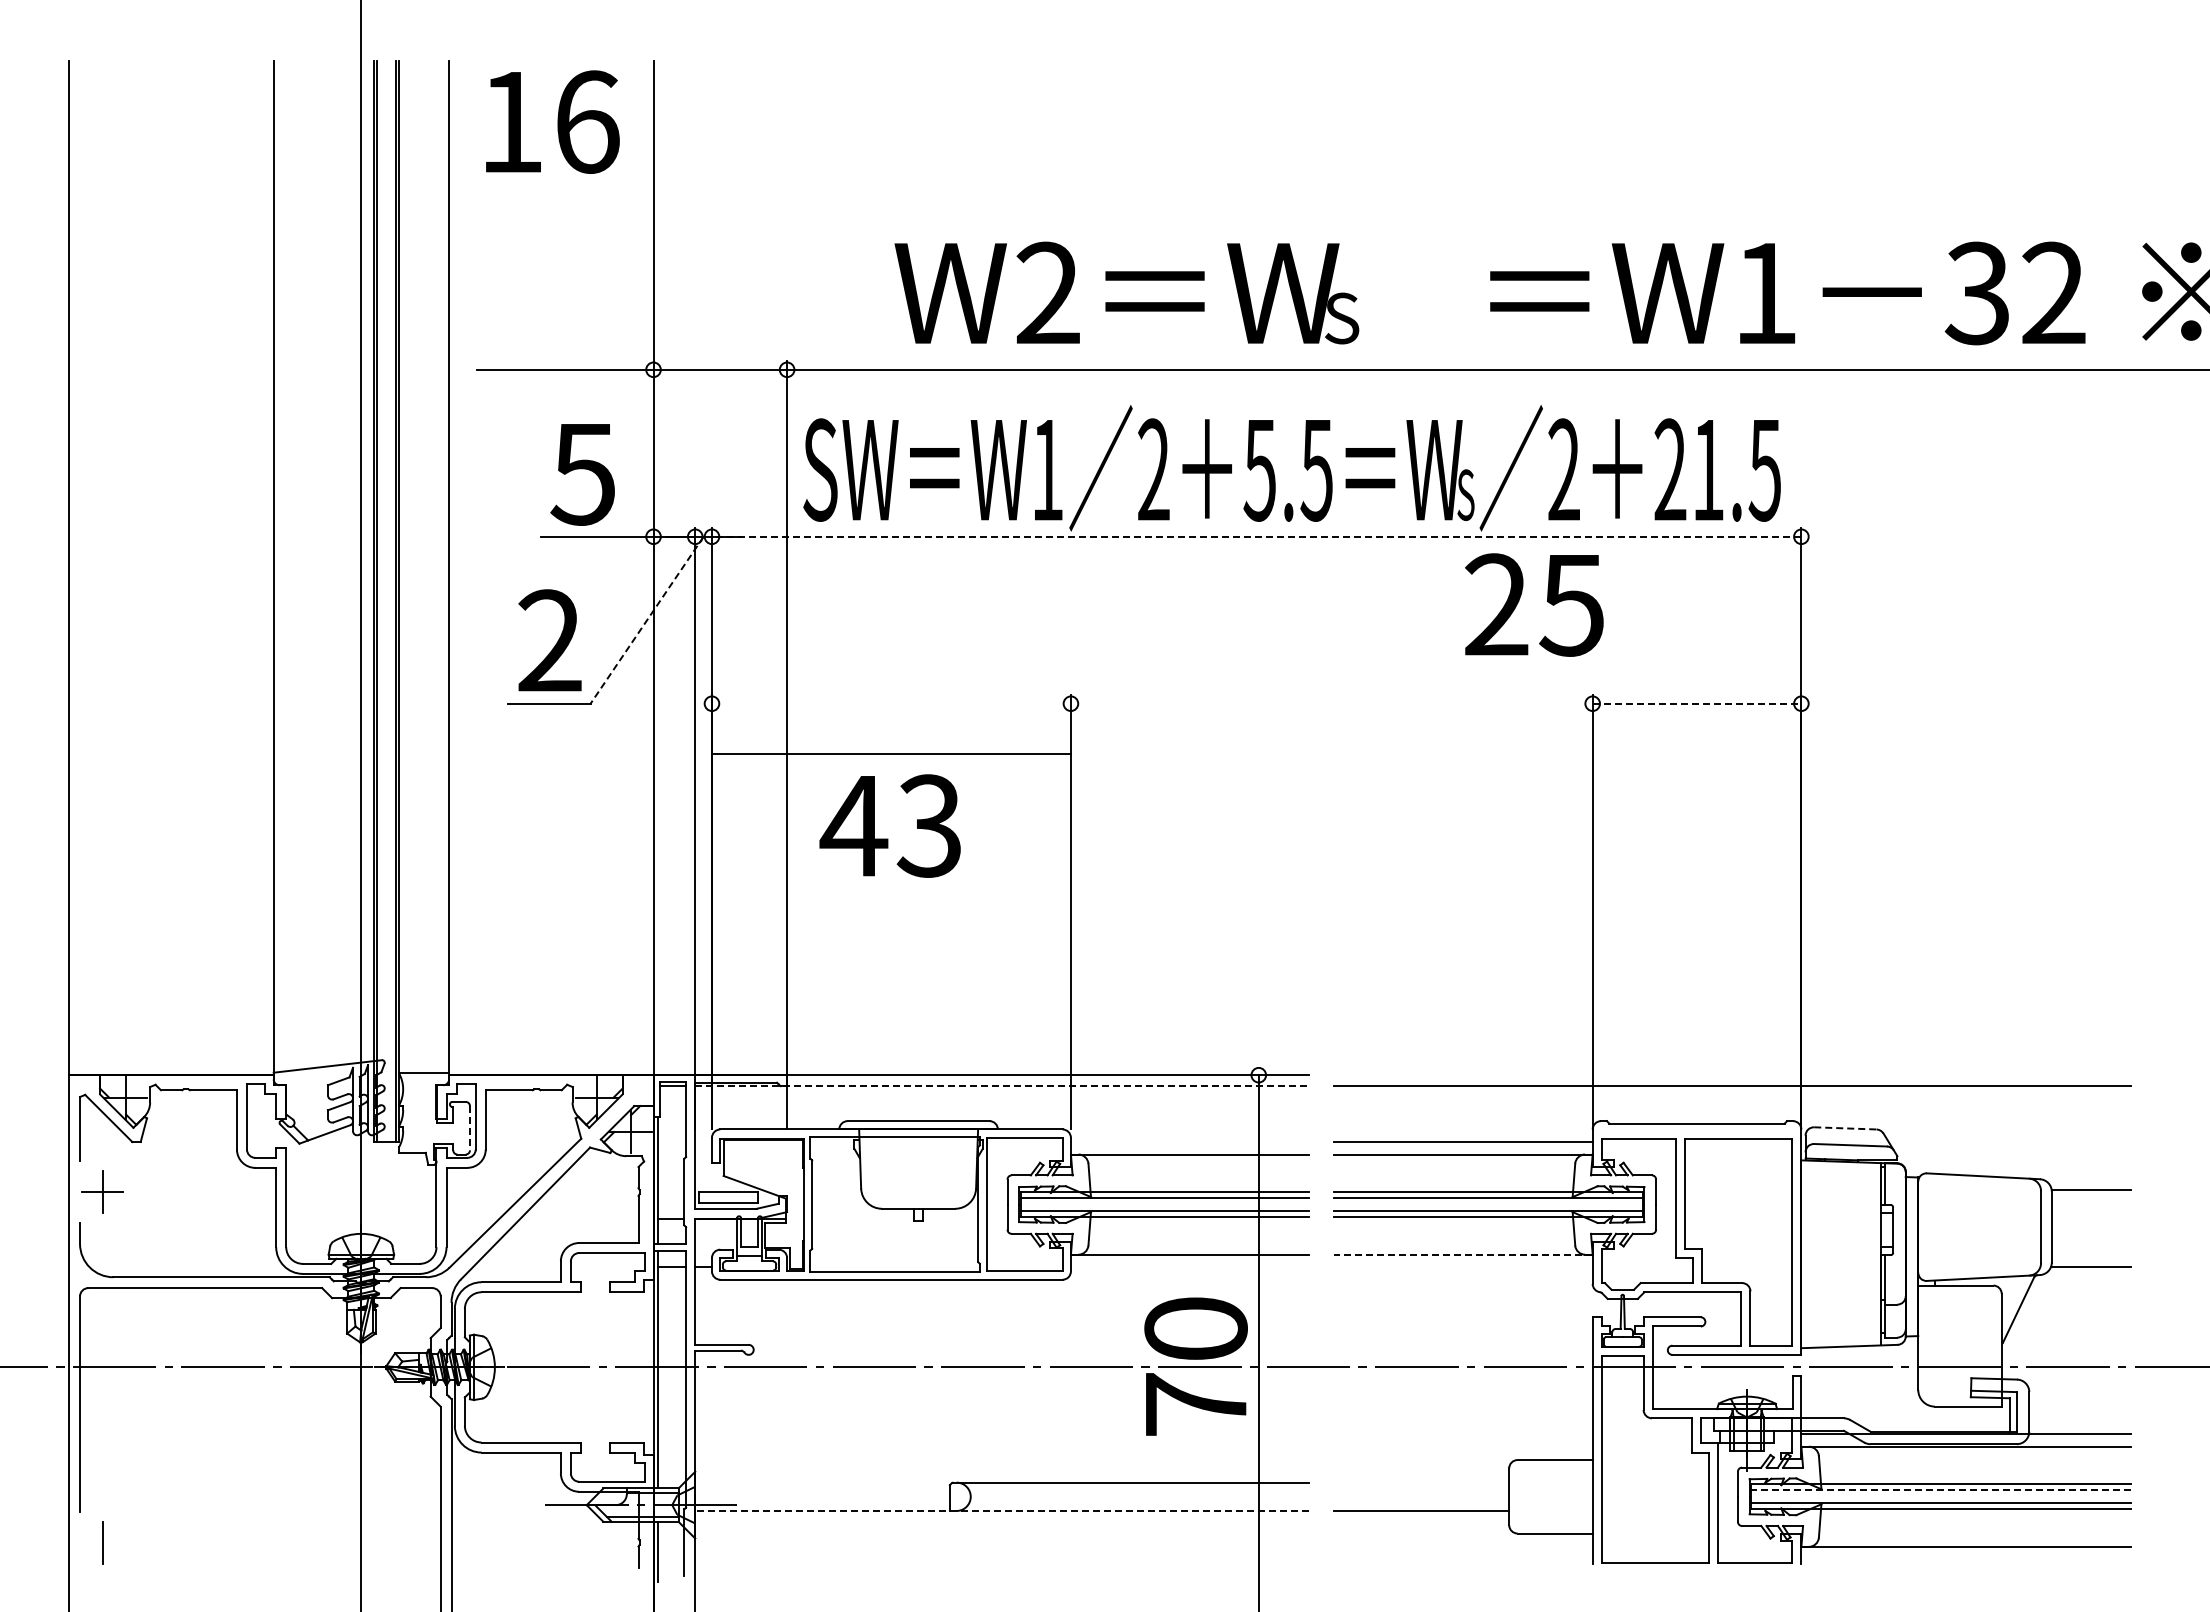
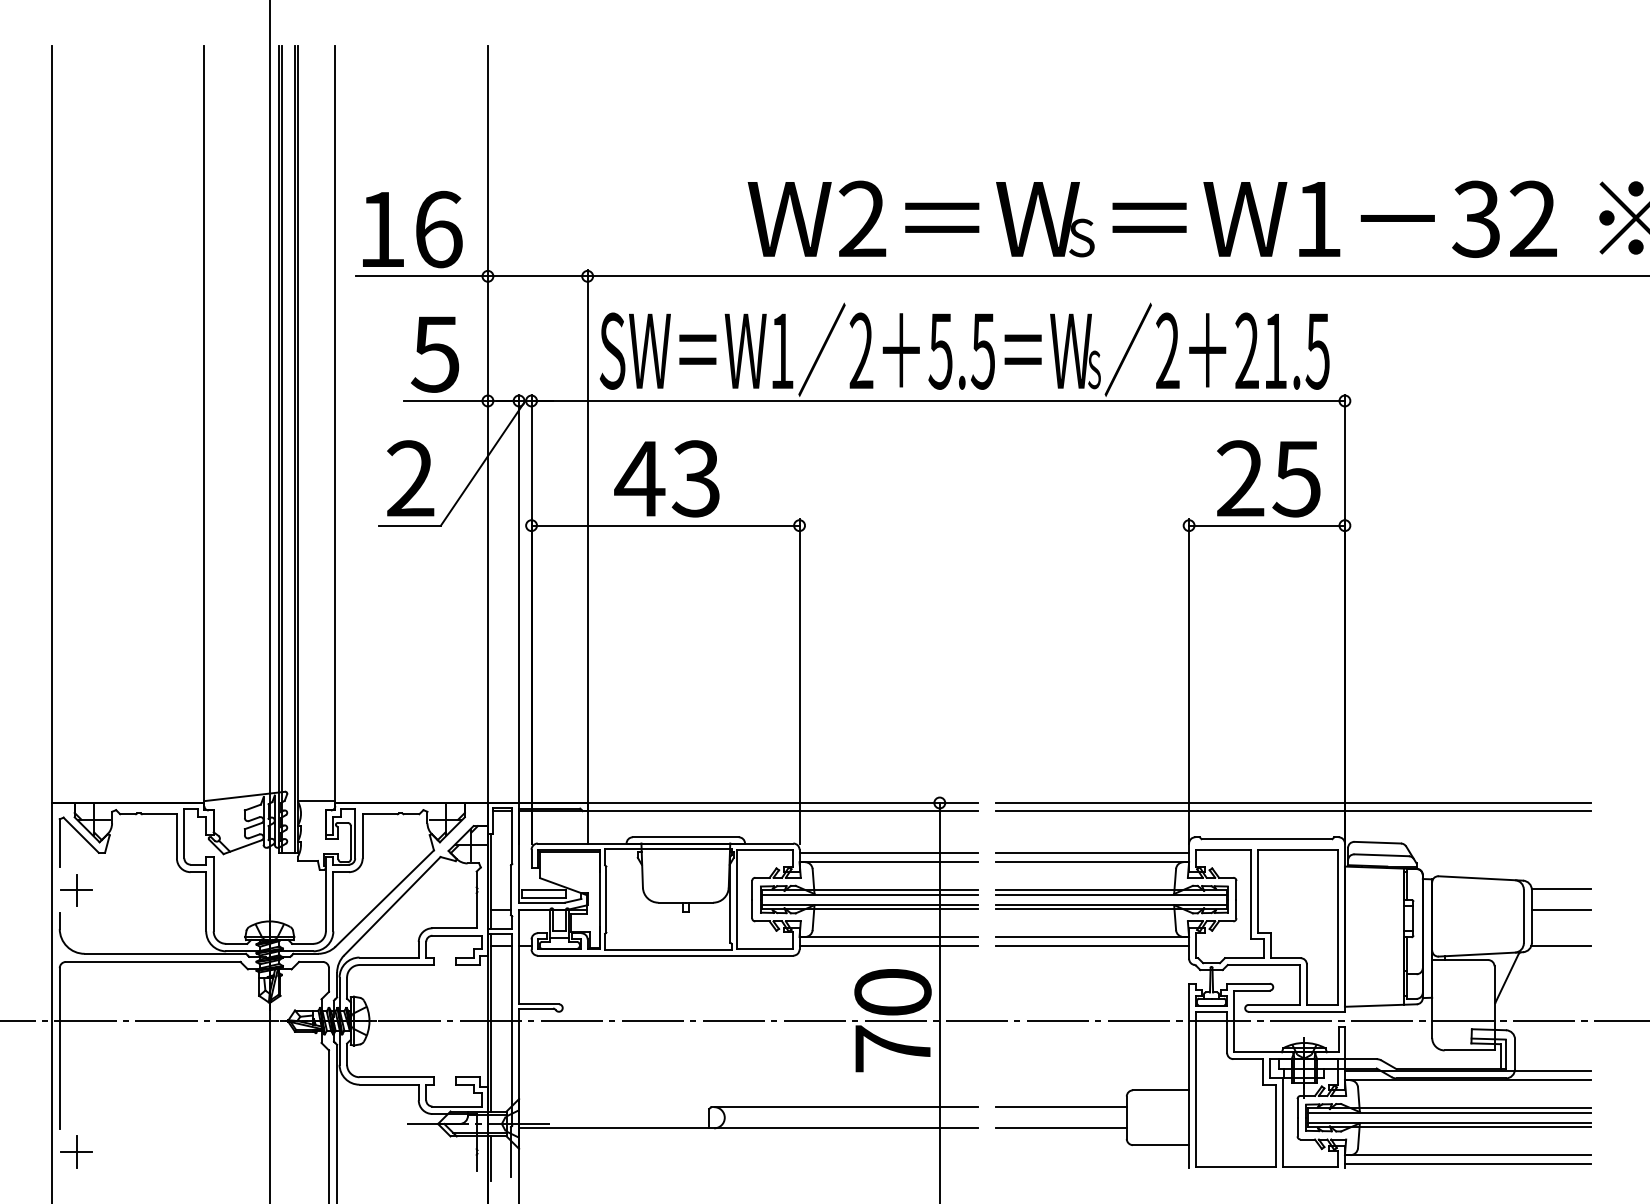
text: (552, 121) -> (412, 229), moved
text: (1126, 292) -> (920, 218), moved
line: (1256, 536) -> (938, 400), dashed -> solid
text: (1534, 604) -> (1268, 478), moved
line: (647, 620) -> (483, 463), dashed -> solid
line: (1697, 703) -> (1267, 525), dashed -> solid
line: (890, 753) -> (664, 525), moved
text: (889, 825) -> (666, 478), moved
line: (1732, 1075) -> (1293, 803), added
line: (1002, 1086) -> (748, 811), dashed -> solid
line: (469, 1128) -> (350, 842), dashed -> solid
line: (1845, 1128) -> (1377, 842), dashed -> solid
line: (1189, 1142) -> (888, 853), added
line: (2091, 1218) -> (1561, 909), added
line: (1463, 1254) -> (1092, 936), dashed -> solid
line: (1189, 1267) -> (888, 946), added
line: (1463, 1267) -> (1092, 946), added
line: (1421, 1482) -> (1061, 1107), added
line: (1941, 1490) -> (1449, 1113), dashed -> solid
line: (1001, 1510) -> (747, 1127), dashed -> solid
line: (102, 1542) -> (76, 1151), added
line: (1966, 1559) -> (1468, 1164), added

